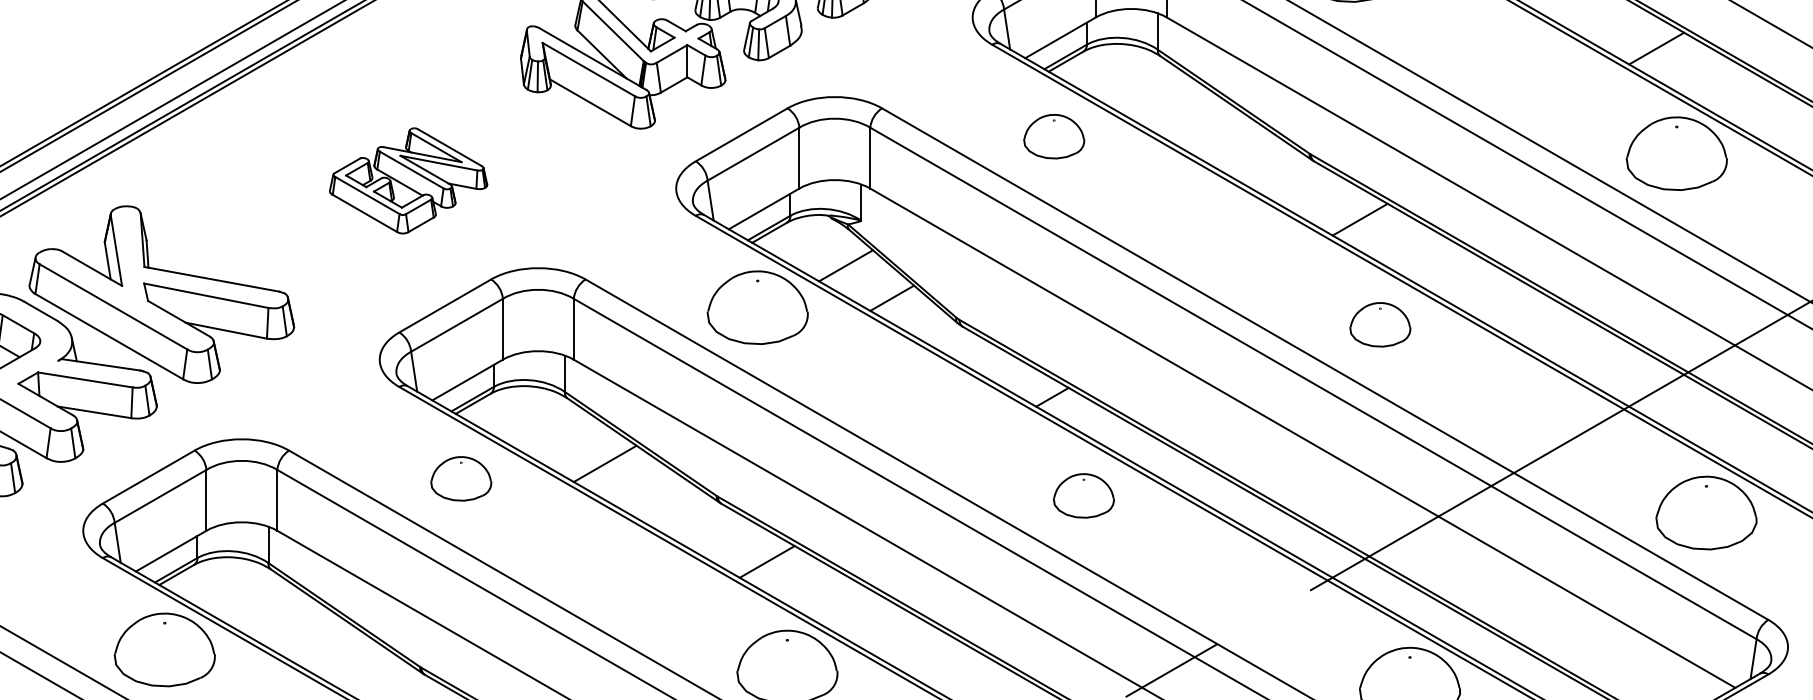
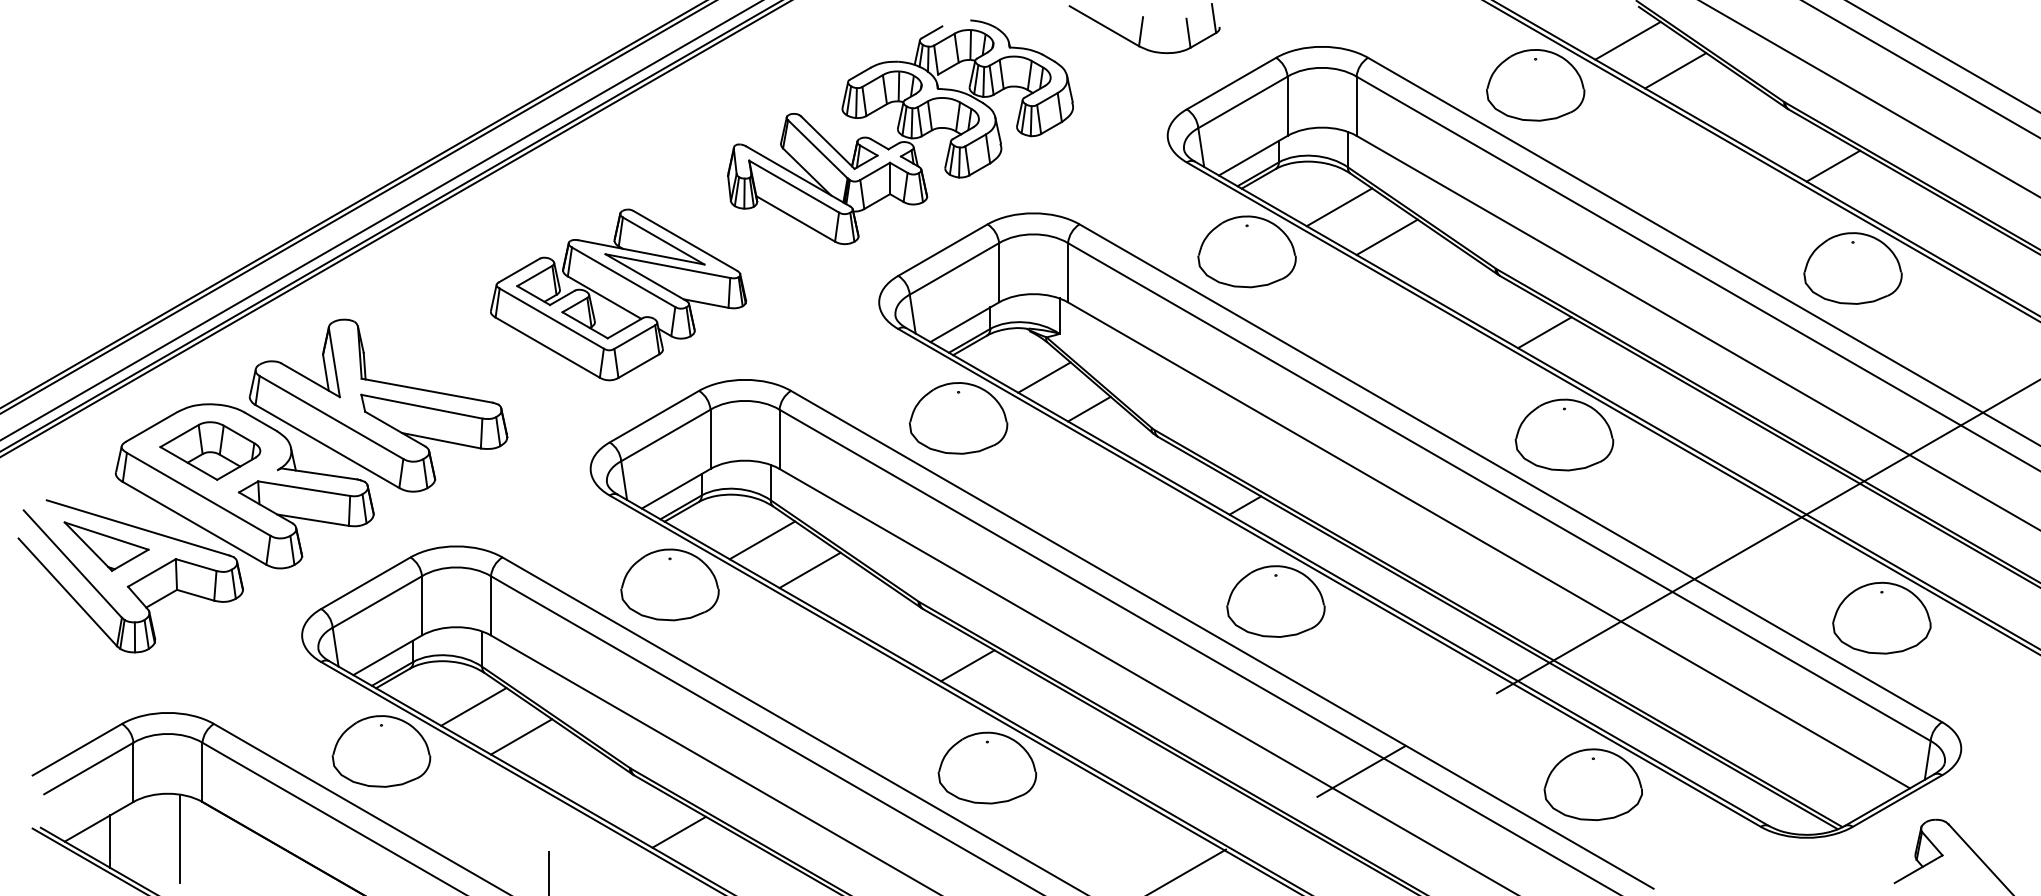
line: (1149, 91) -> (1339, 207), added
line: (1197, 120) -> (1386, 236), added
part: (1053, 136) -> (1246, 251), size x1.67
part: (408, 180) -> (618, 294), size x1.67
part: (1380, 324) -> (1564, 434), size x1.67
line: (556, 433) -> (762, 540), added
part: (460, 478) -> (669, 584), size x1.67
part: (1083, 495) -> (1275, 601), size x1.67
line: (259, 603) -> (473, 706), added
line: (308, 634) -> (521, 736), added

